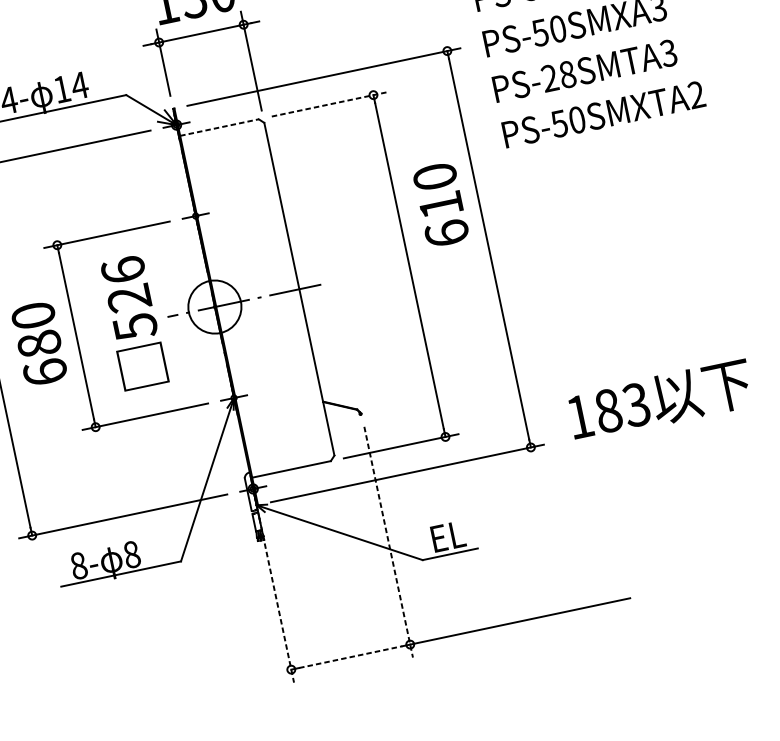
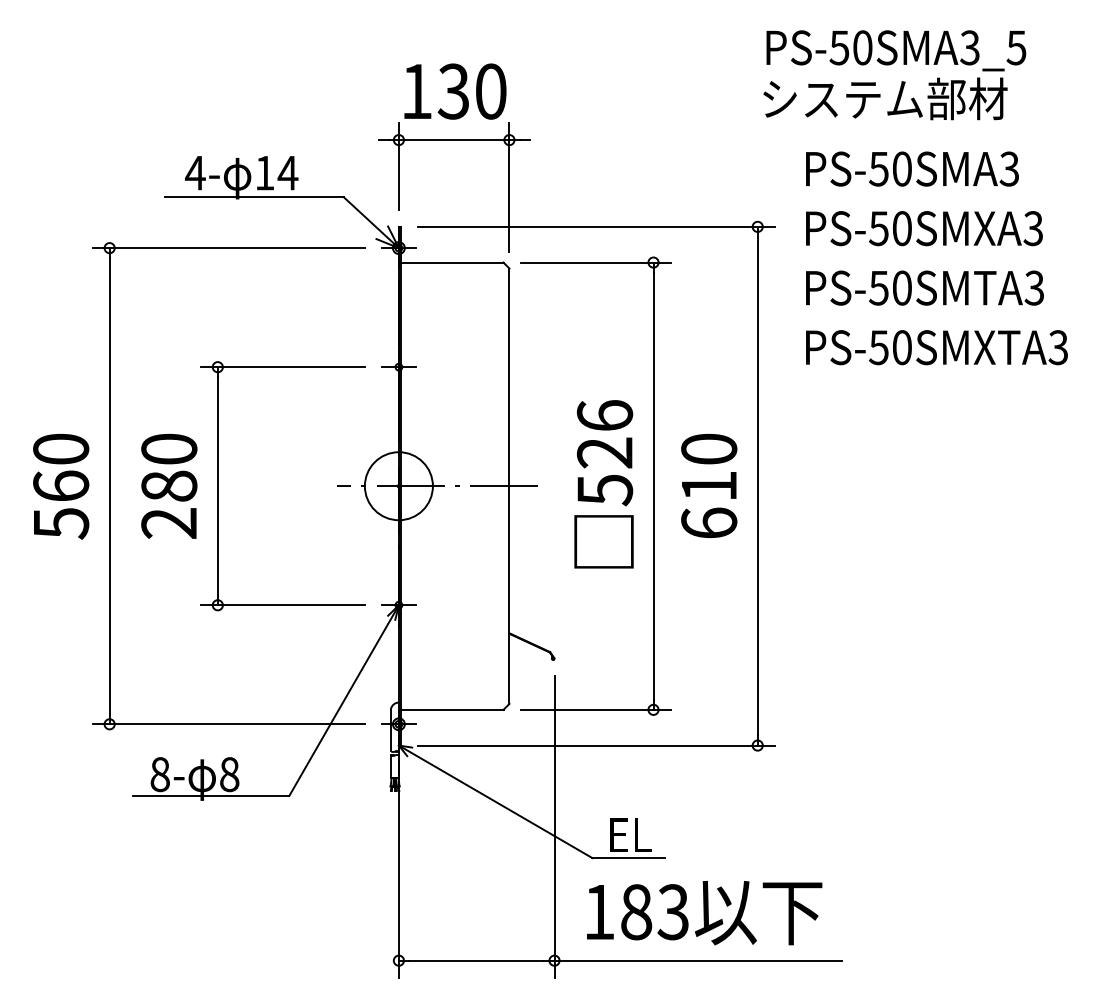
text: (558, 76) -> (890, 287), PS-28SMTA3 -> PS-50SMTA3
text: (696, 95) -> (1058, 348), PS-50SMXTA2 -> PS-50SMXTA3
line: (329, 104) -> (596, 262), dashed -> solid
line: (219, 127) -> (452, 262), dashed -> solid
text: (441, 204) -> (709, 485), moved
text: (133, 322) -> (603, 484), moved
text: (45, 371) -> (169, 522), 680 -> 280
text: (660, 400) -> (704, 913), moved
line: (388, 542) -> (554, 826), dashed -> solid
line: (276, 600) -> (398, 870), dashed -> solid
line: (350, 657) -> (476, 960), dashed -> solid

